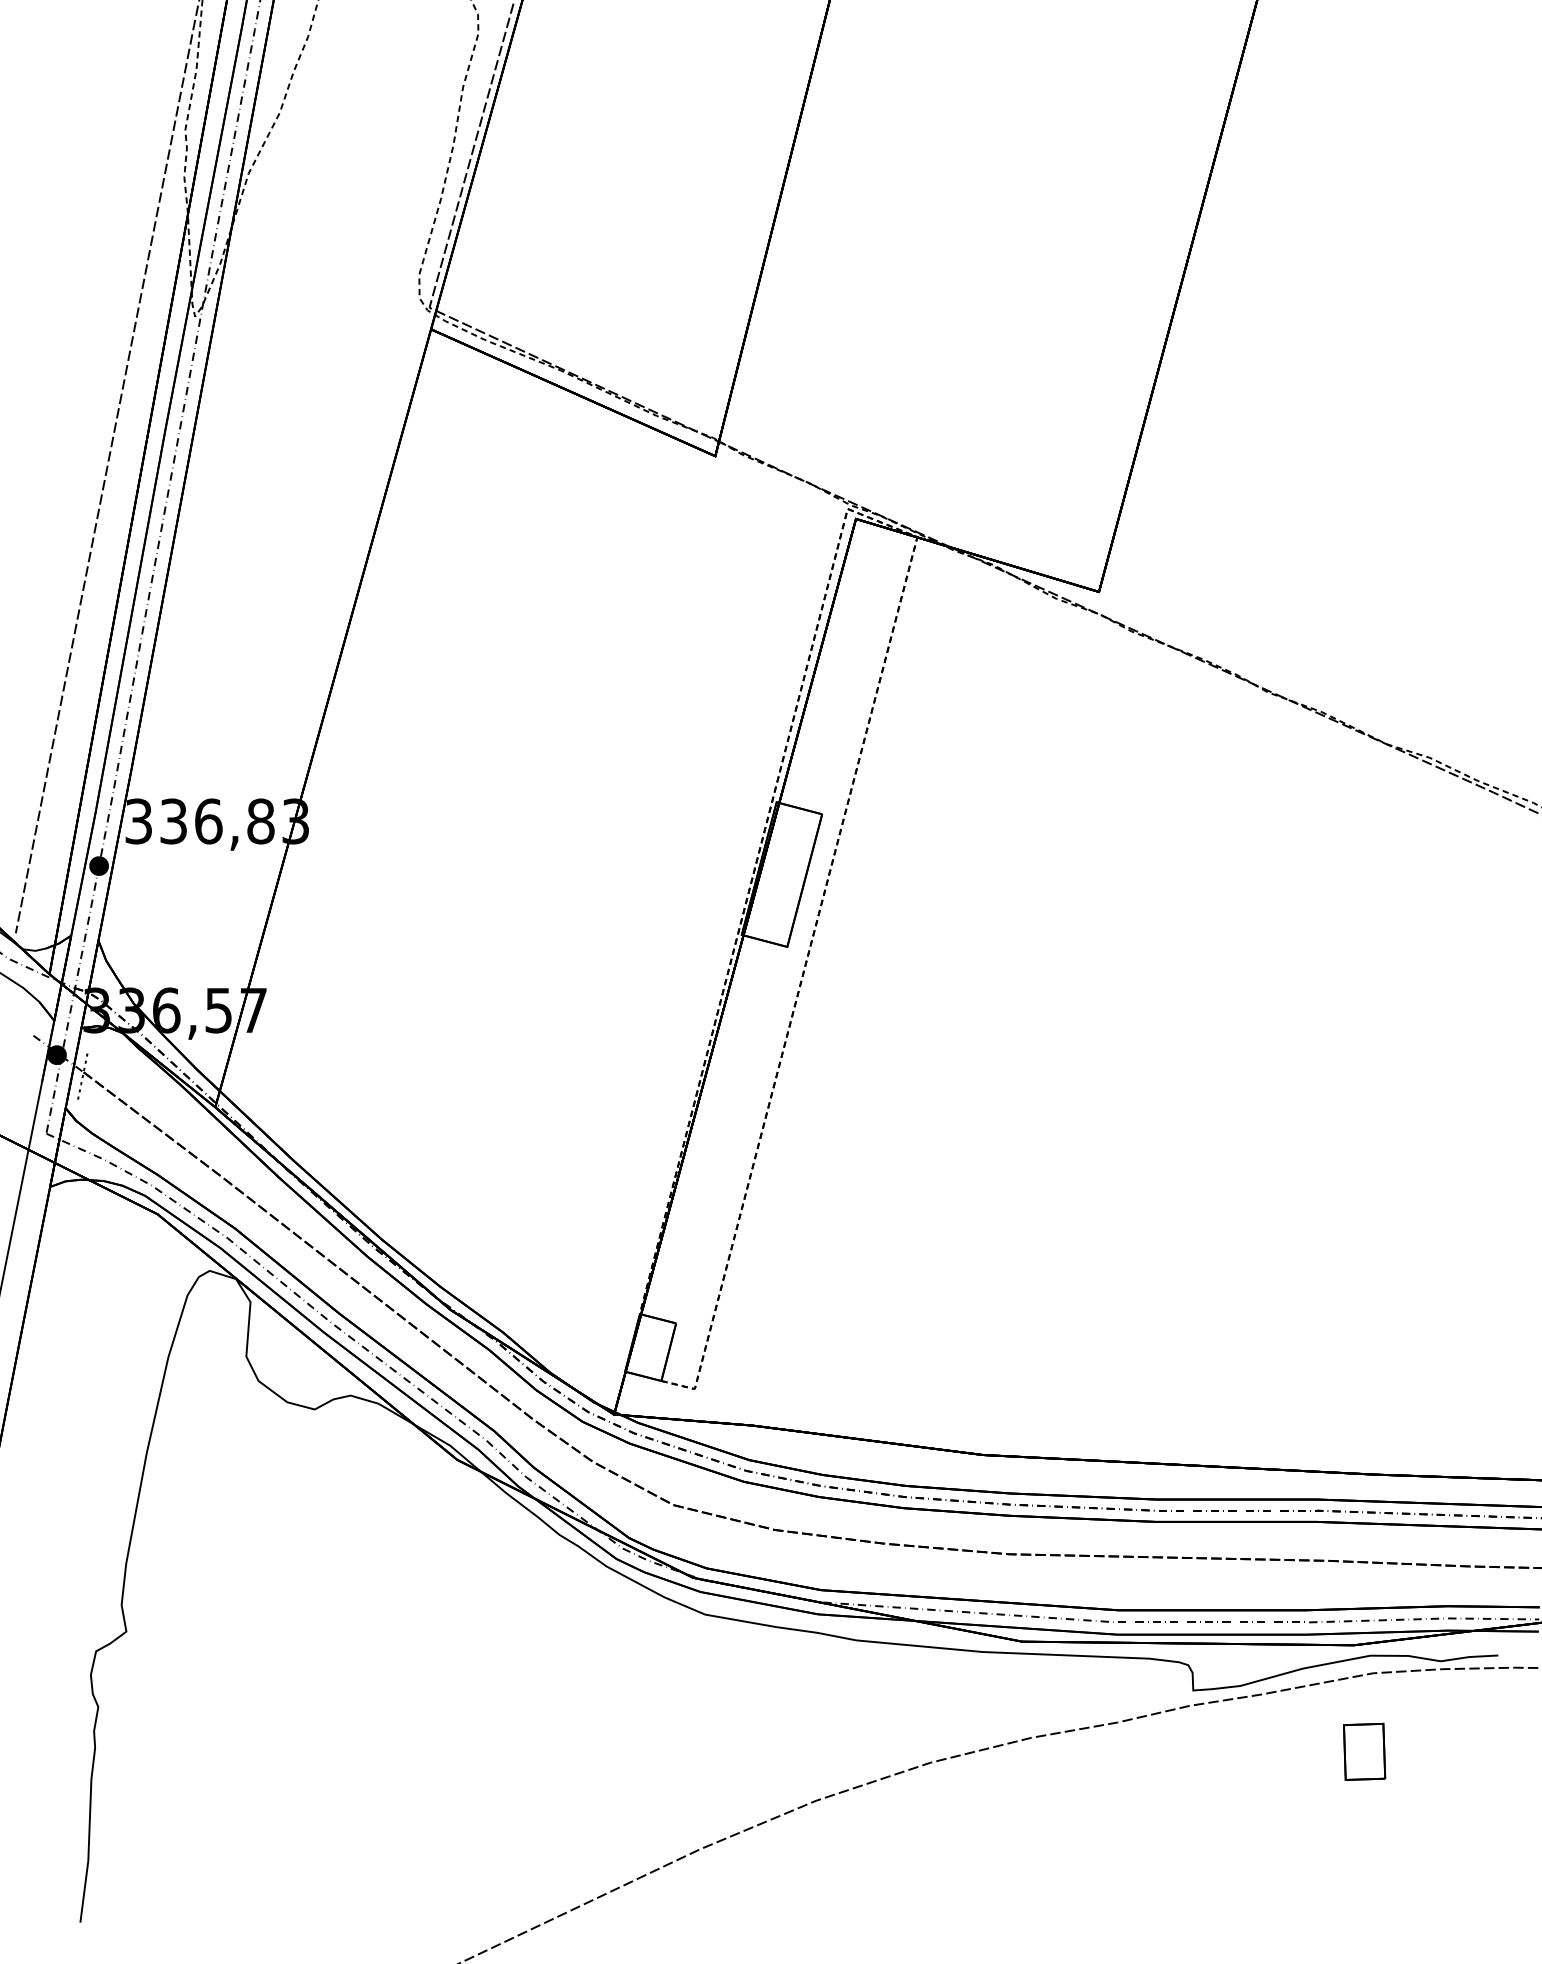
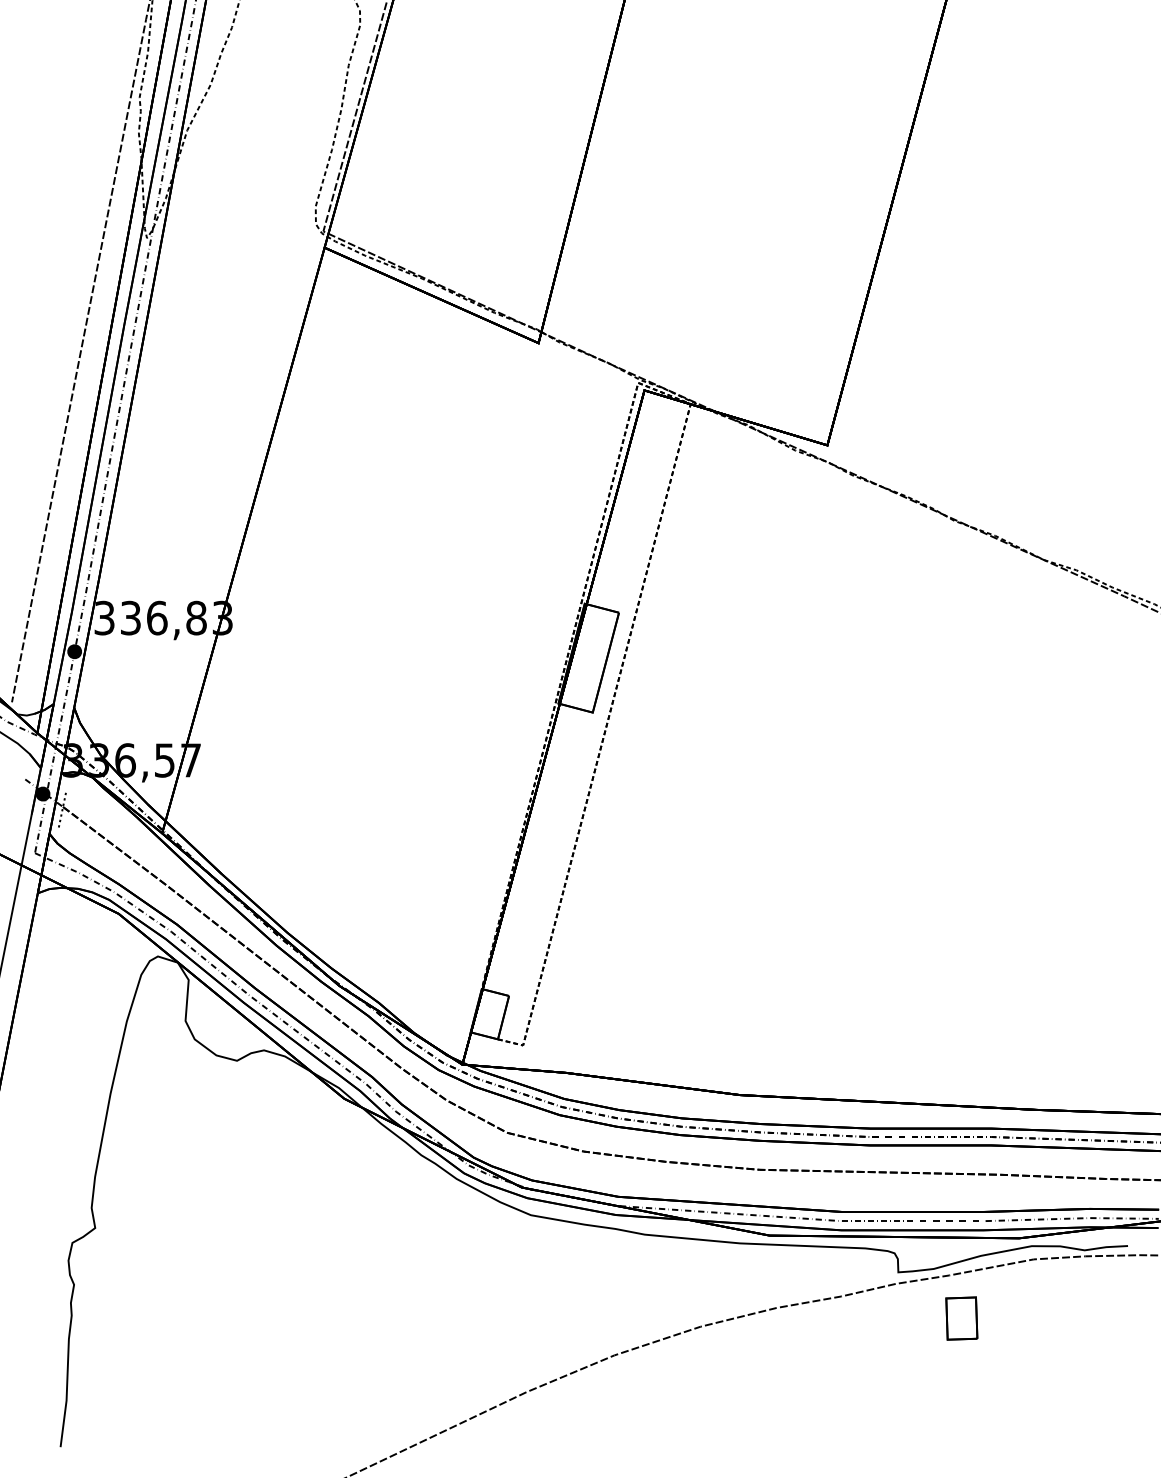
part: (1364, 1751) -> (961, 1318), moved

